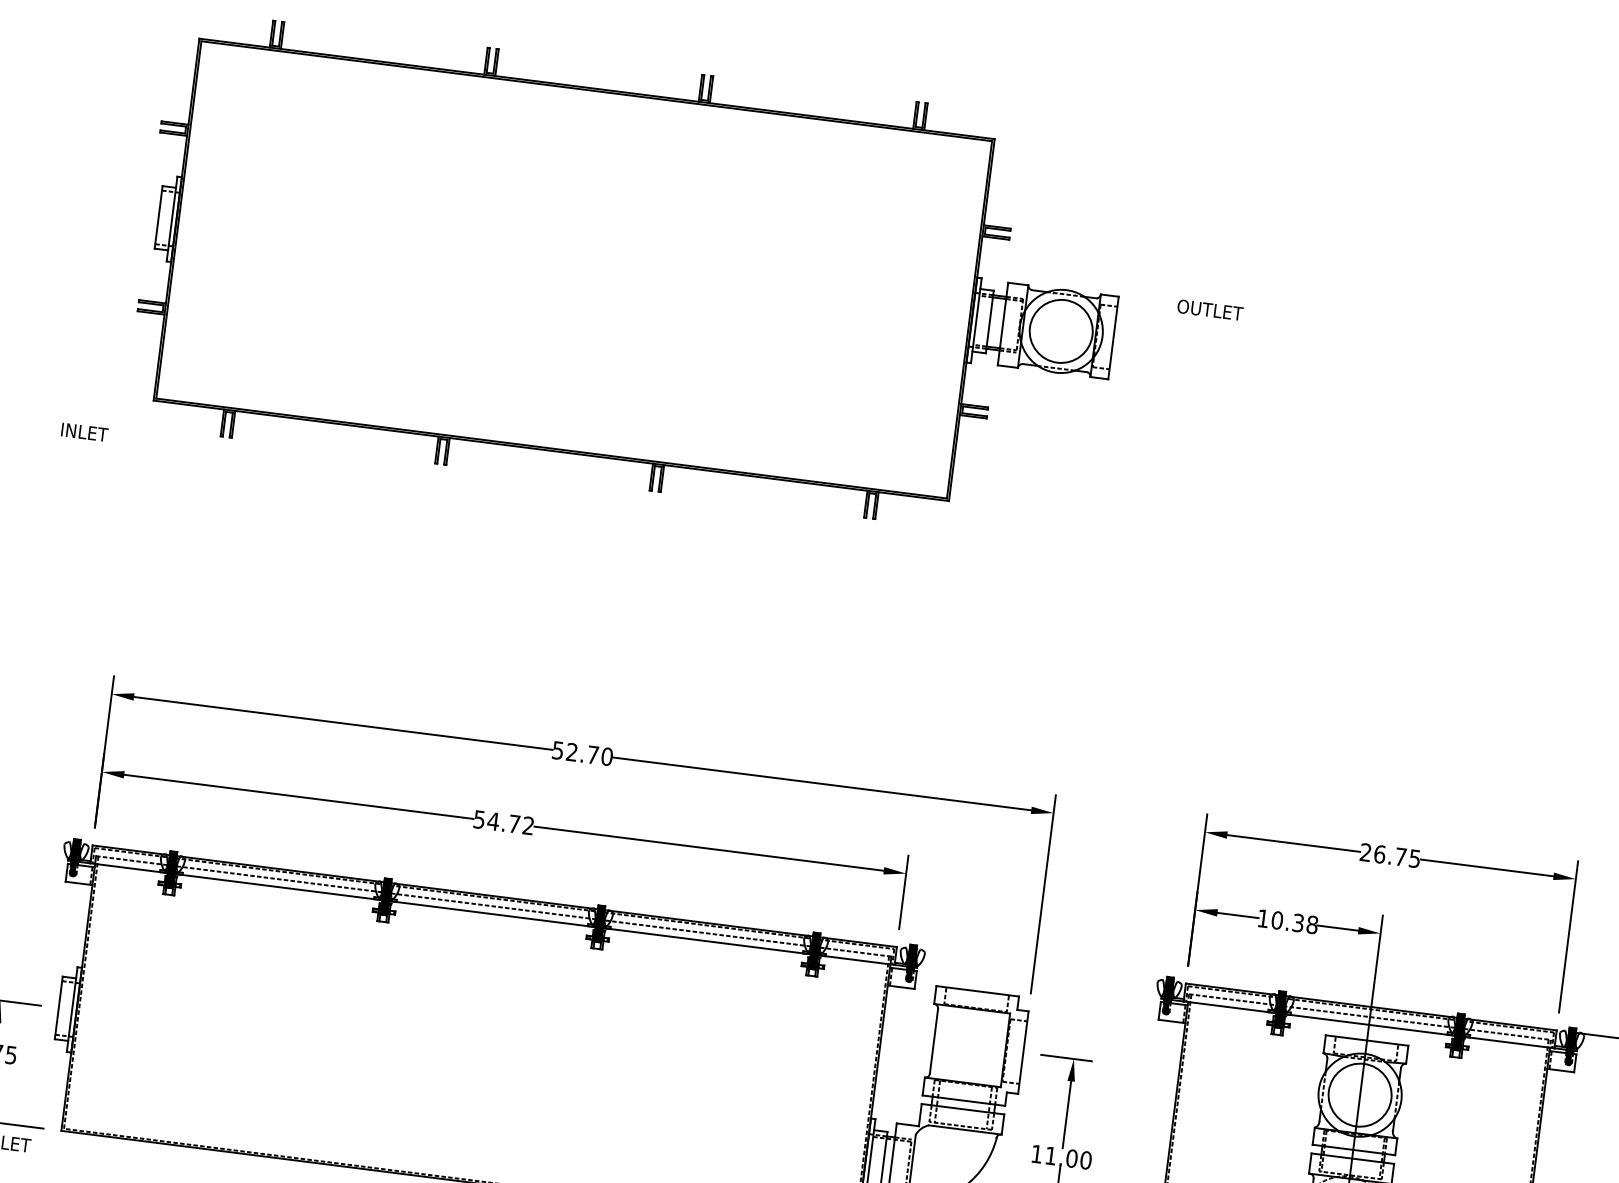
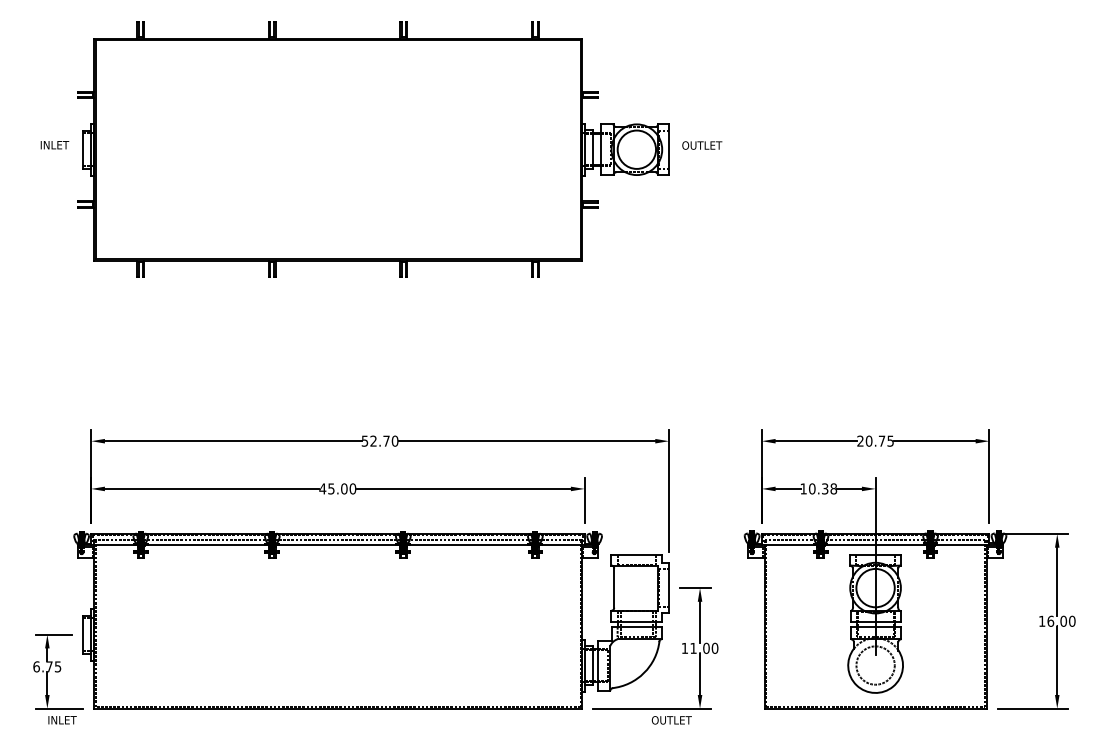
text: (1210, 310) -> (702, 145), moved
text: (83, 432) -> (54, 145), moved
text: (503, 821) -> (337, 488), 54.72 -> 45.00
text: (1380, 853) -> (869, 440), 26.75 -> 20.75

